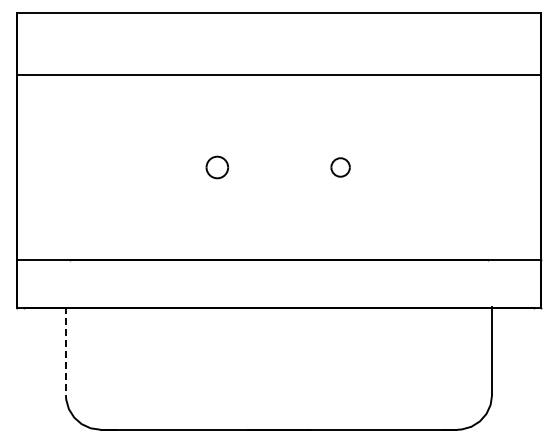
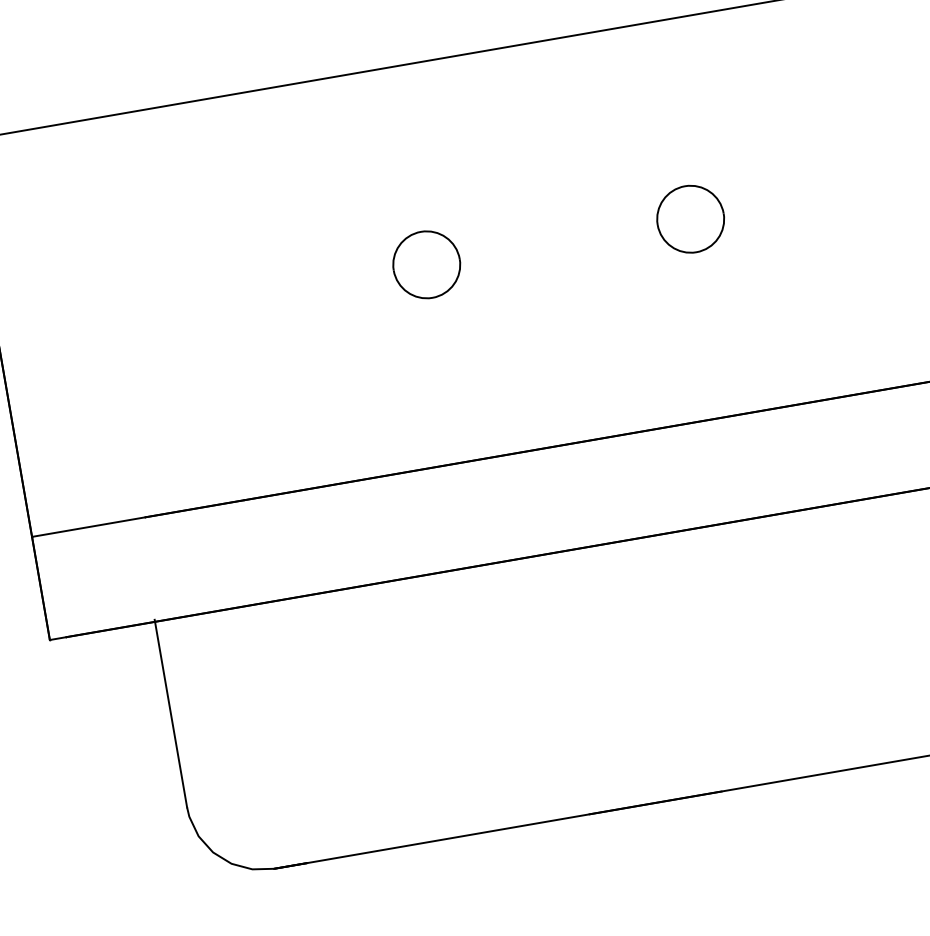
part: (217, 167) -> (427, 264), size x1.43
part: (340, 167) -> (690, 219), size x1.67
line: (65, 351) -> (170, 714), dashed -> solid

